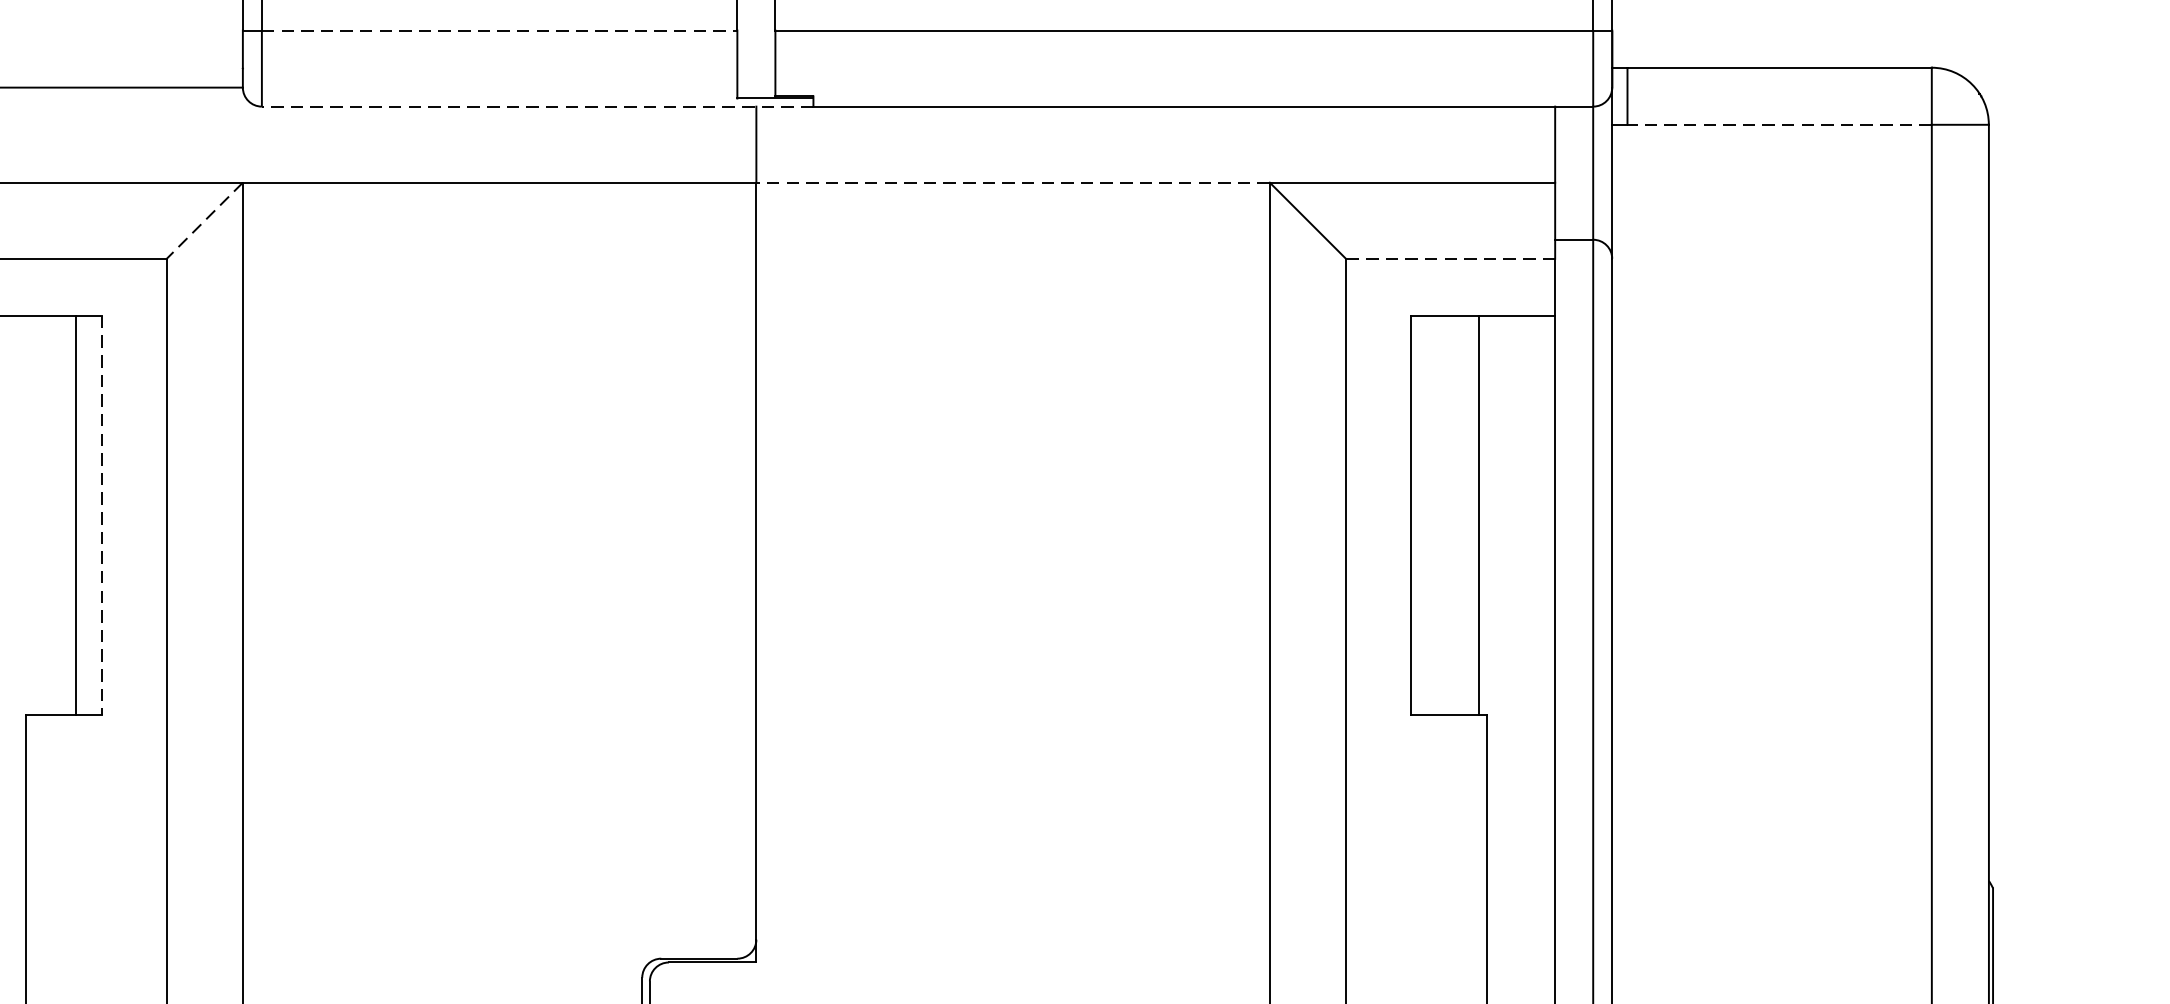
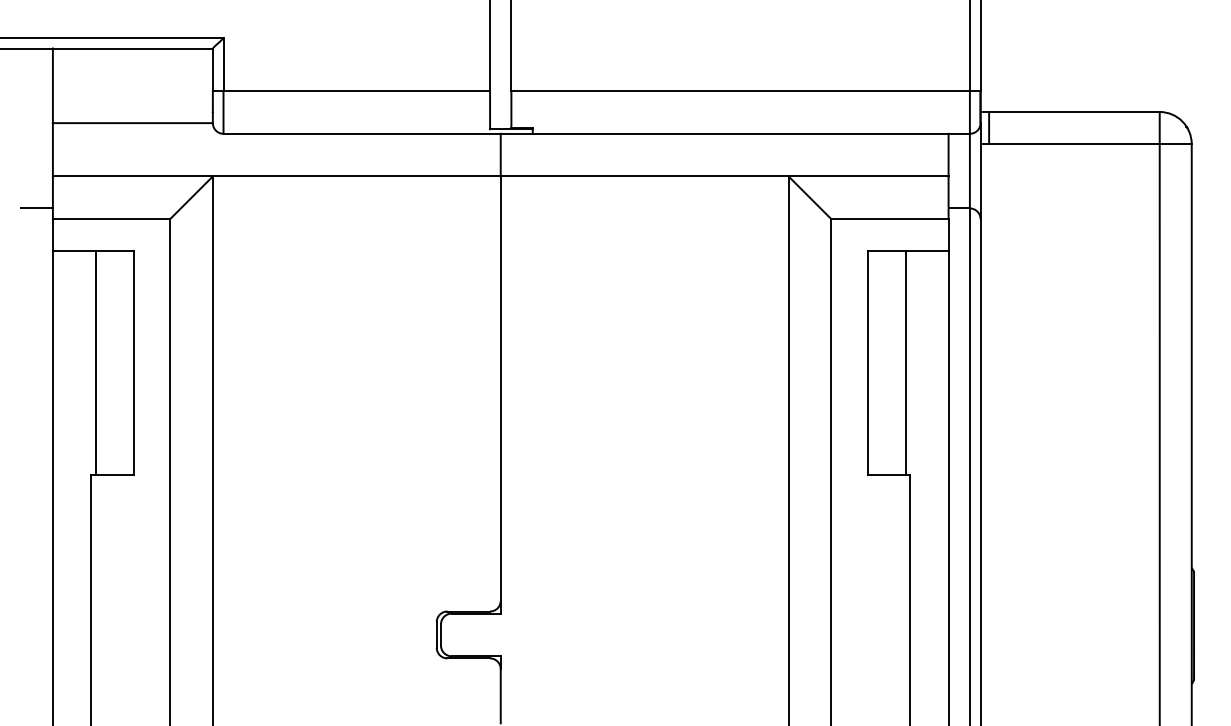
line: (500, 31) -> (357, 91), dashed -> solid
line: (538, 106) -> (378, 133), dashed -> solid
line: (1778, 125) -> (1073, 144), dashed -> solid
line: (1012, 182) -> (644, 176), dashed -> solid
line: (204, 222) -> (191, 198), dashed -> solid
line: (1449, 259) -> (889, 219), dashed -> solid
line: (76, 516) -> (95, 363), moved
line: (101, 516) -> (133, 363), dashed -> solid

